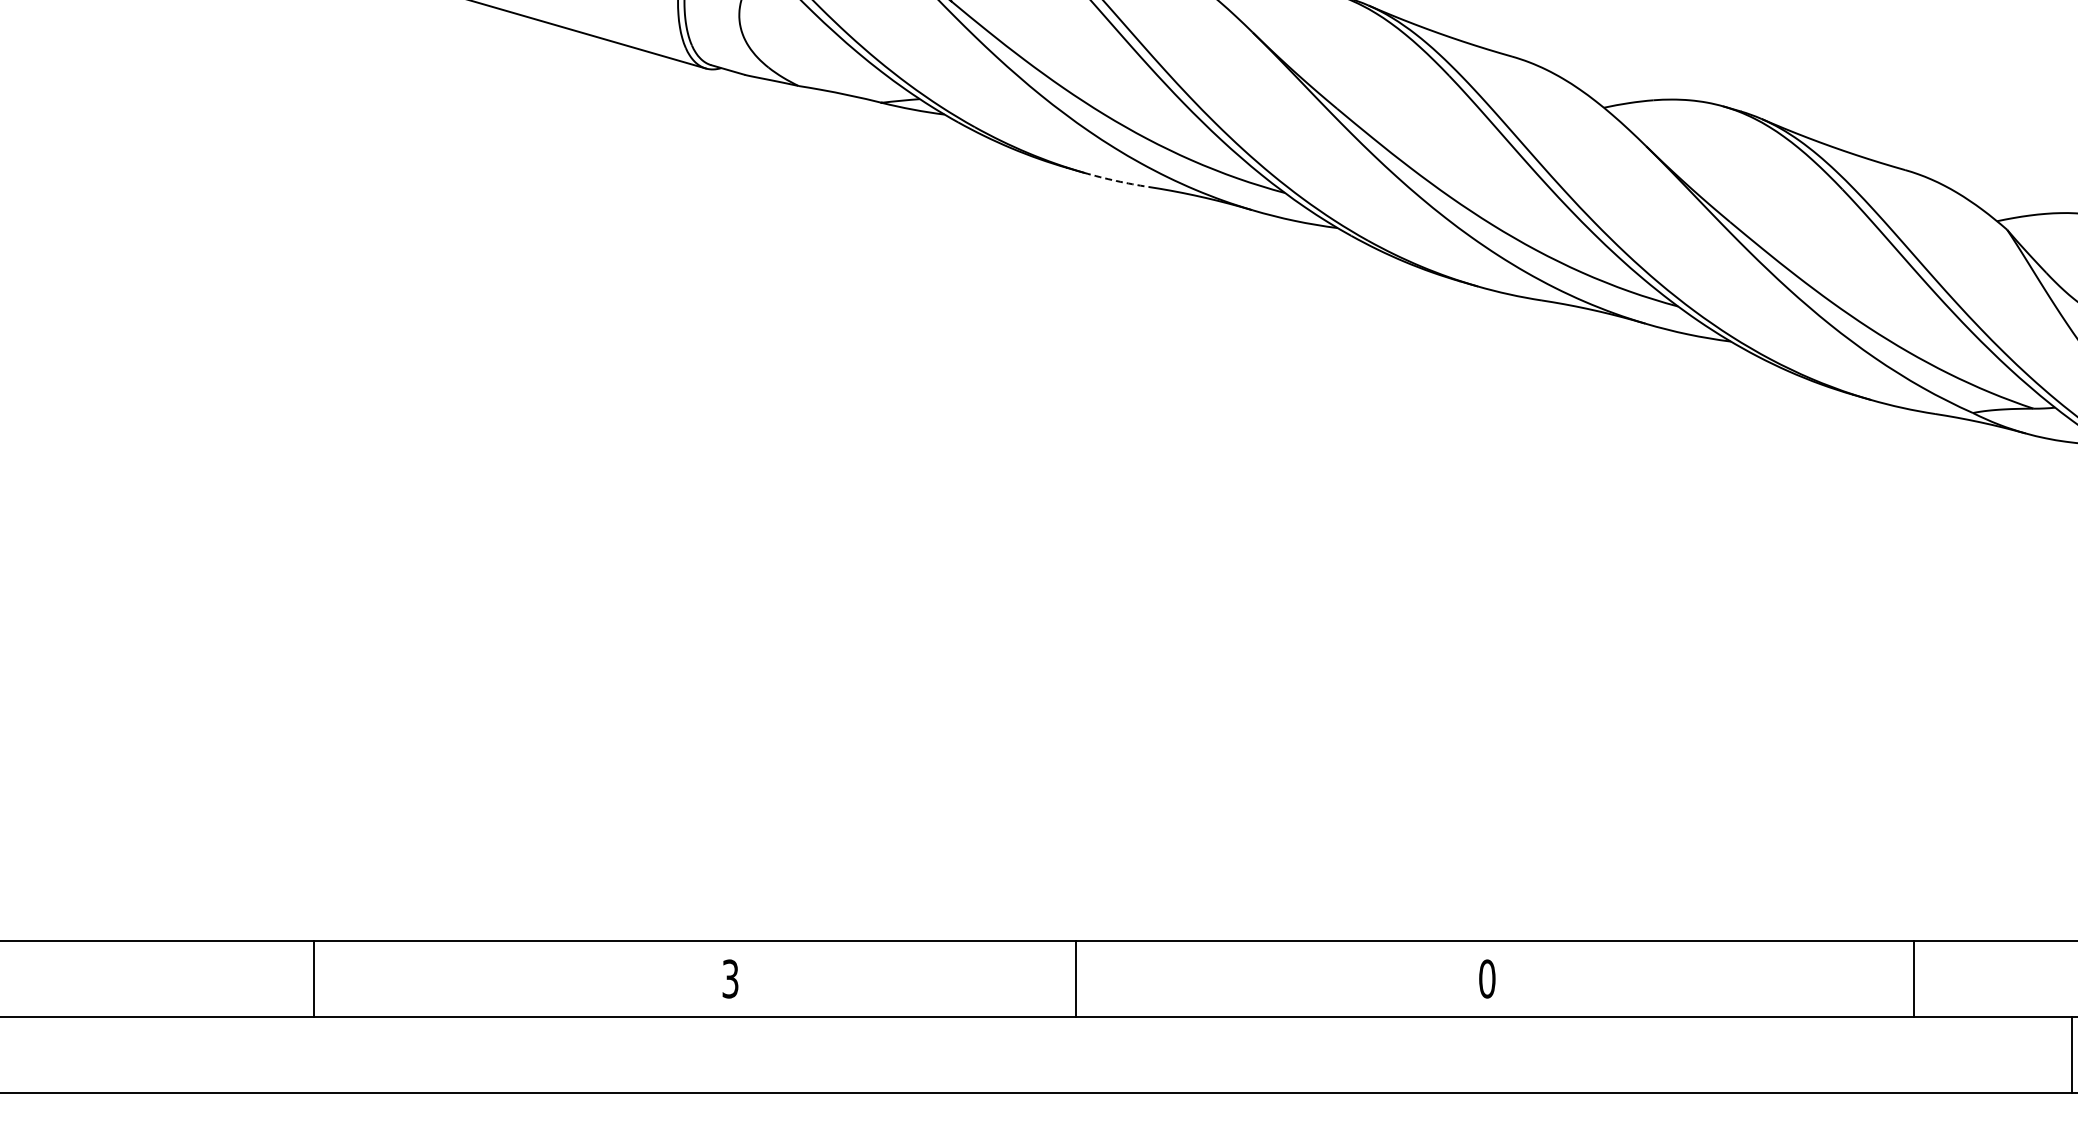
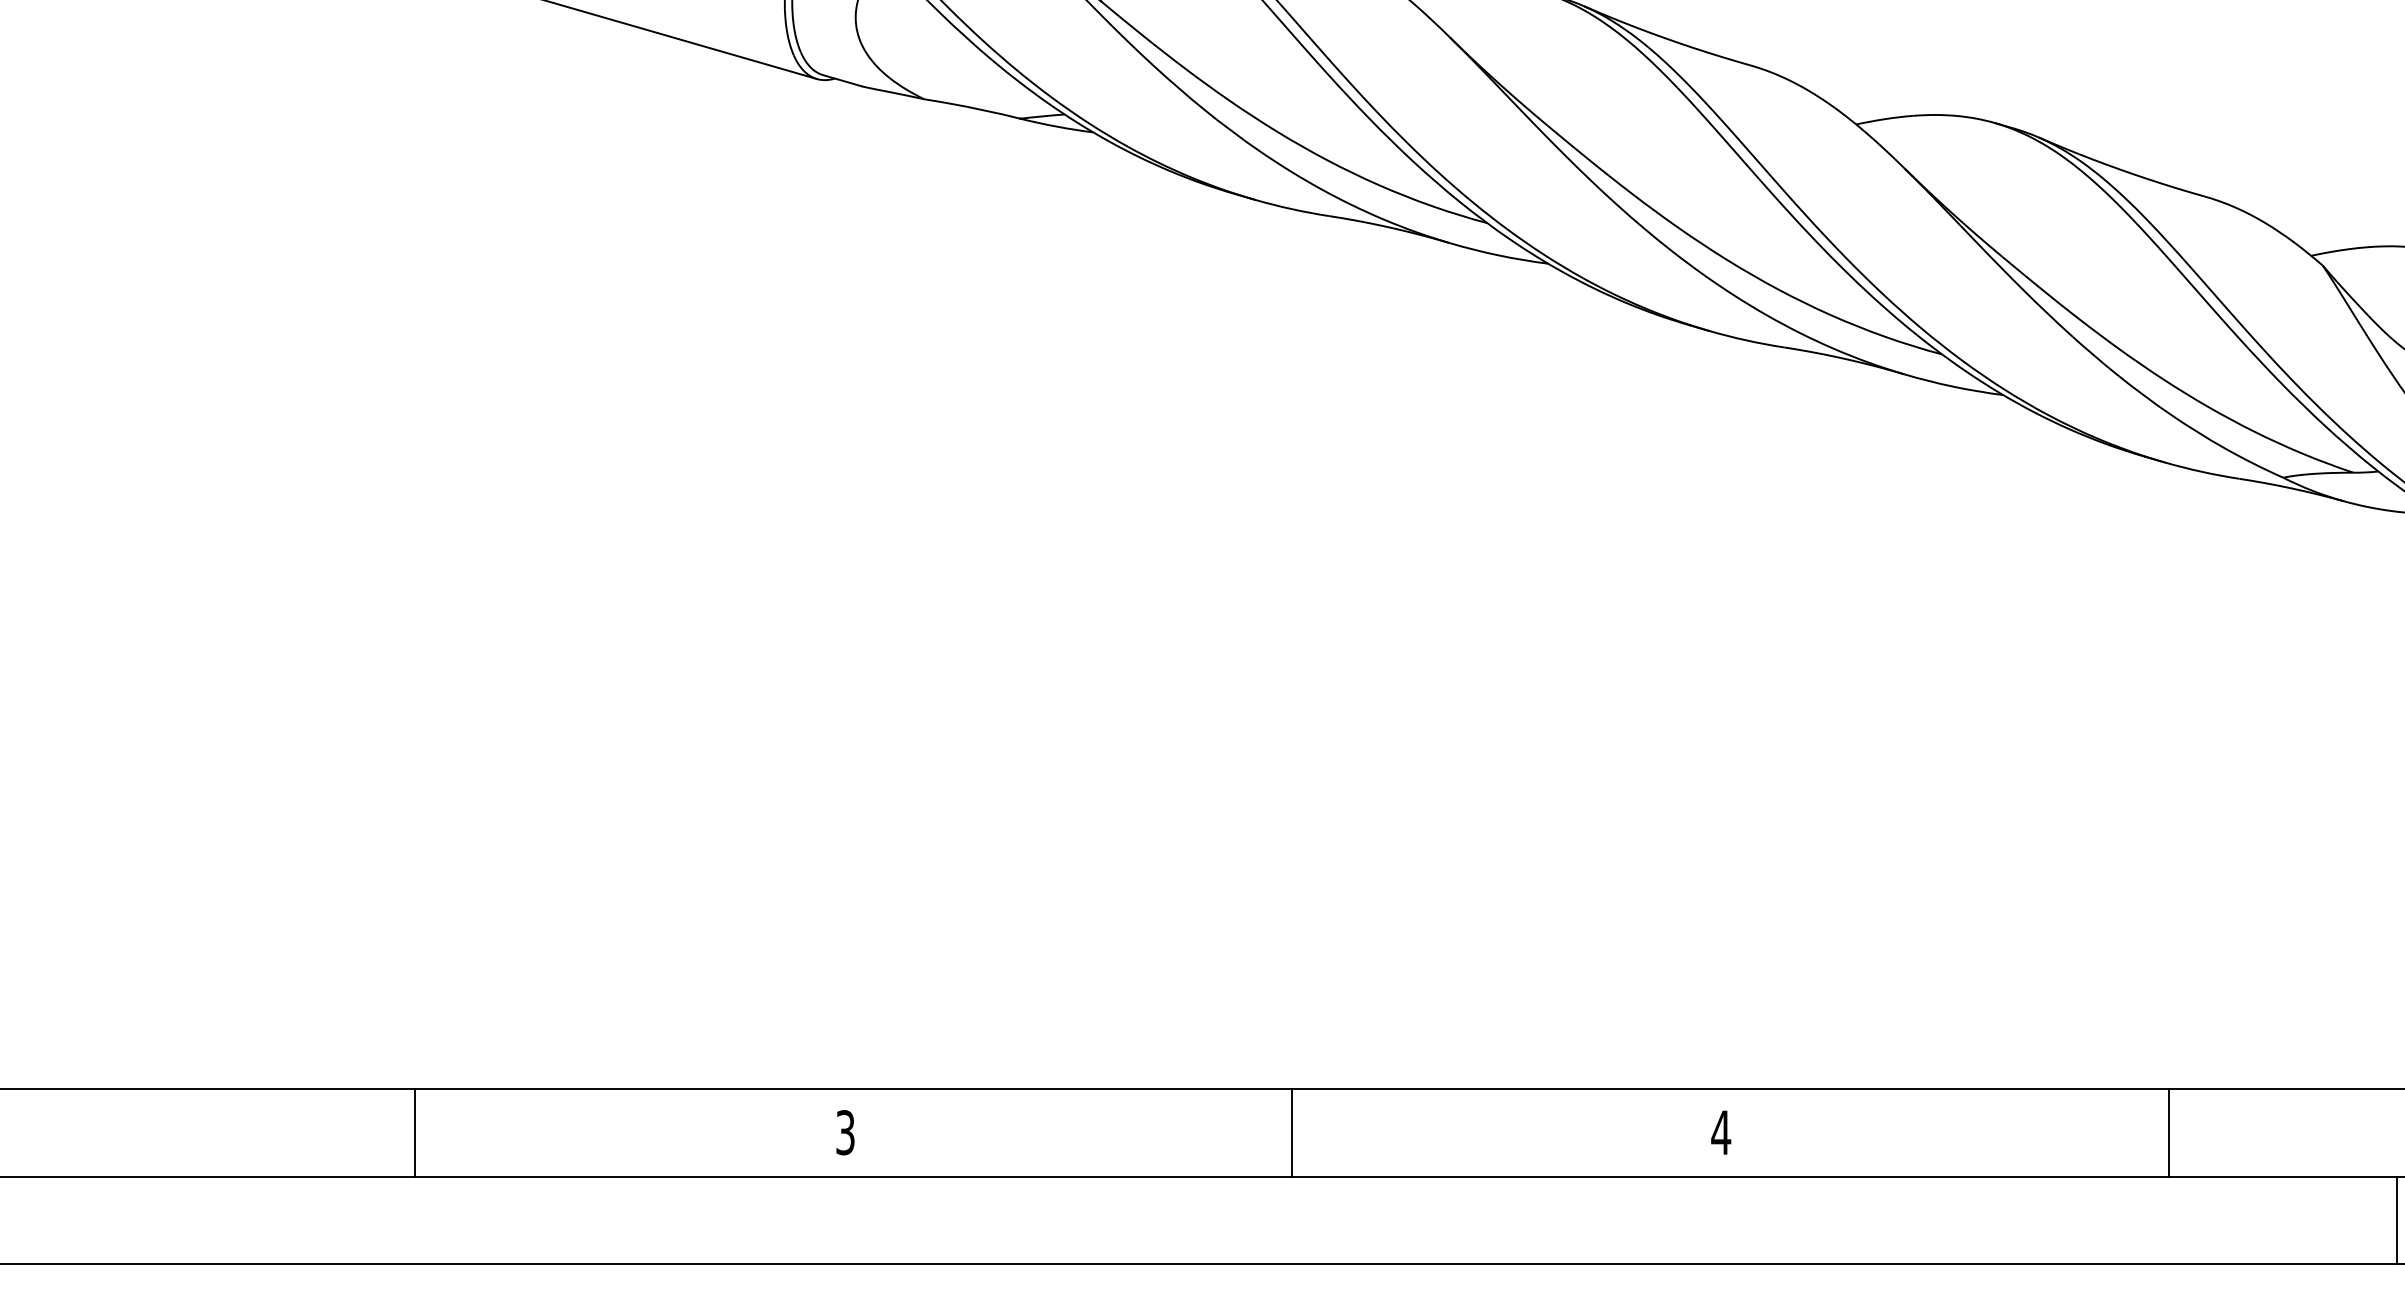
arc: (1116, 180) -> (1292, 208), dashed -> solid
line: (314, 978) -> (415, 1132), moved
line: (1076, 978) -> (1292, 1132), moved
text: (1486, 978) -> (1720, 1132), 0 -> 4
line: (1913, 978) -> (2169, 1132), moved

